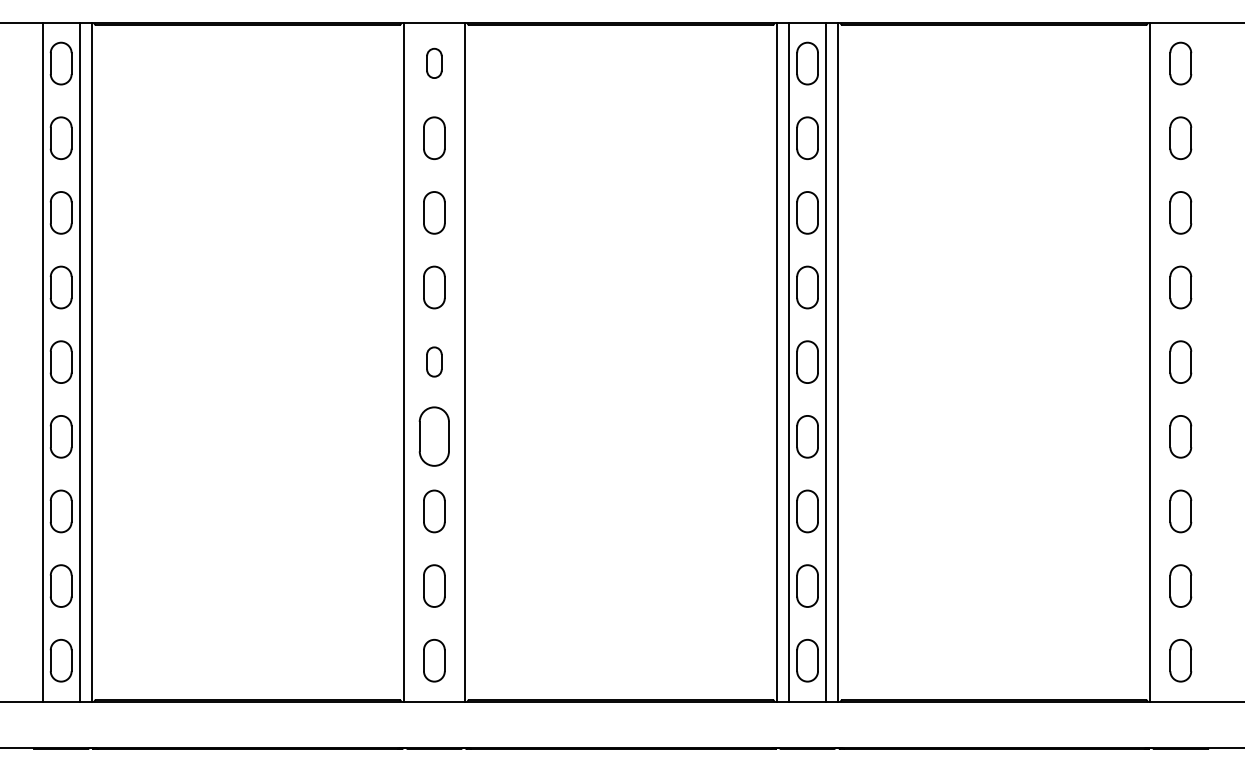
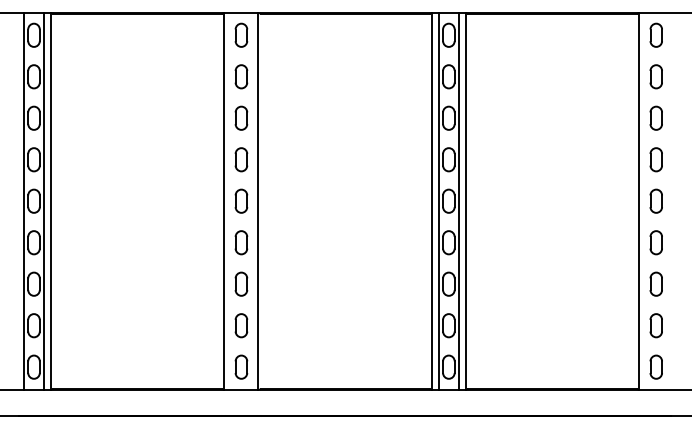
part: (434, 62) -> (241, 34), size x1.43
part: (434, 360) -> (241, 200), size x1.43
part: (434, 436) -> (241, 242), size x0.71

